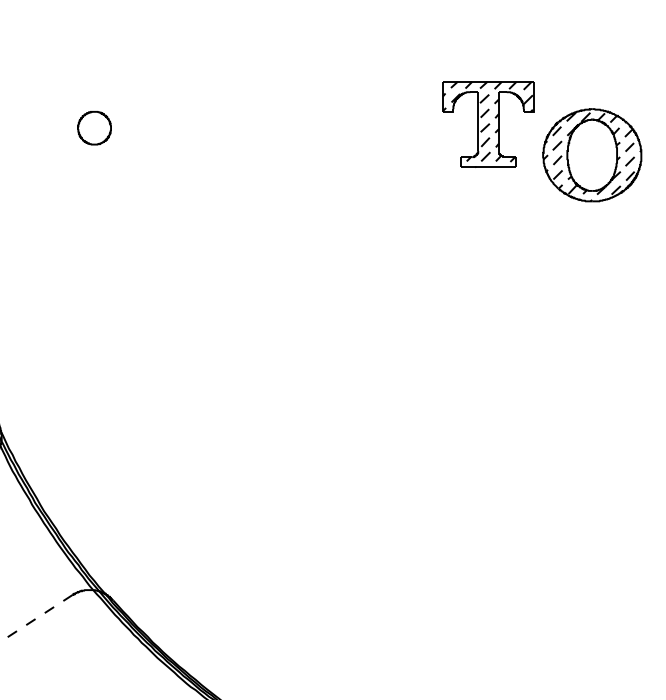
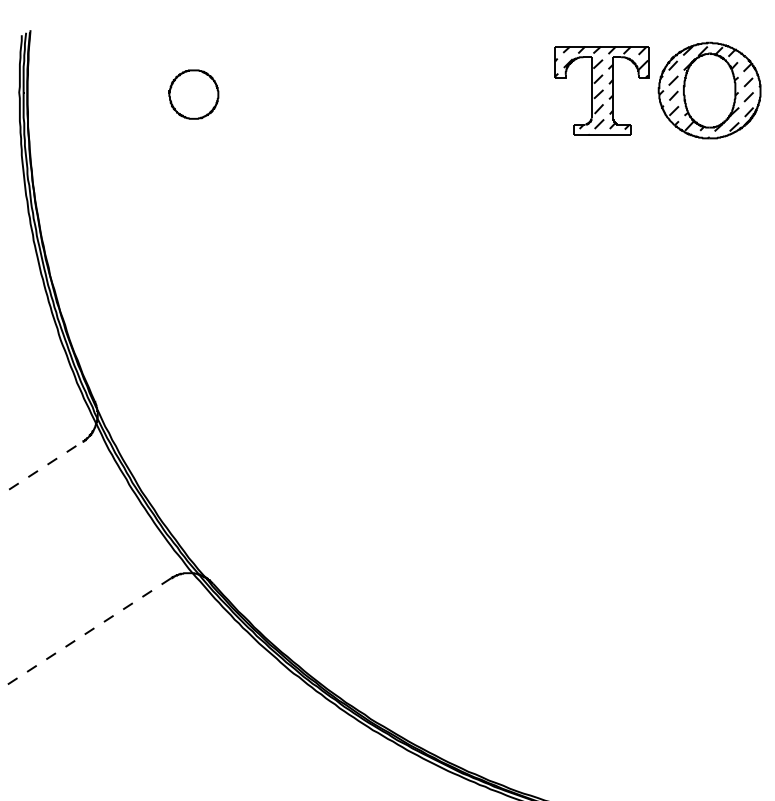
part: (94, 128) -> (193, 94), size x1.43
part: (592, 155) -> (709, 90), moved

